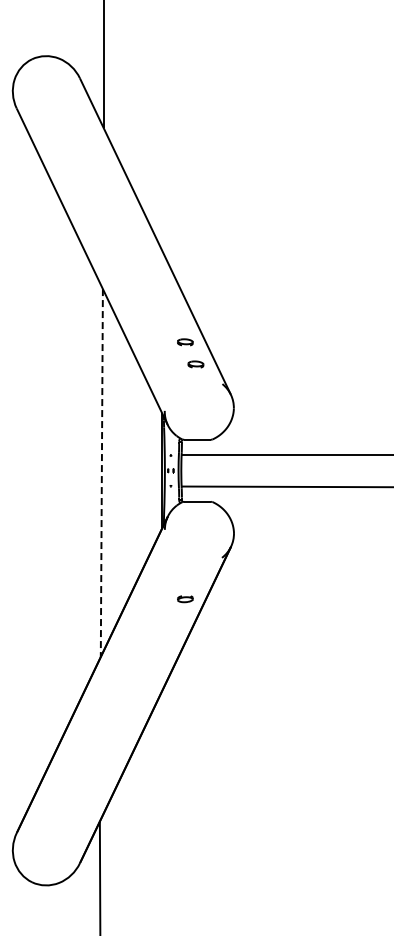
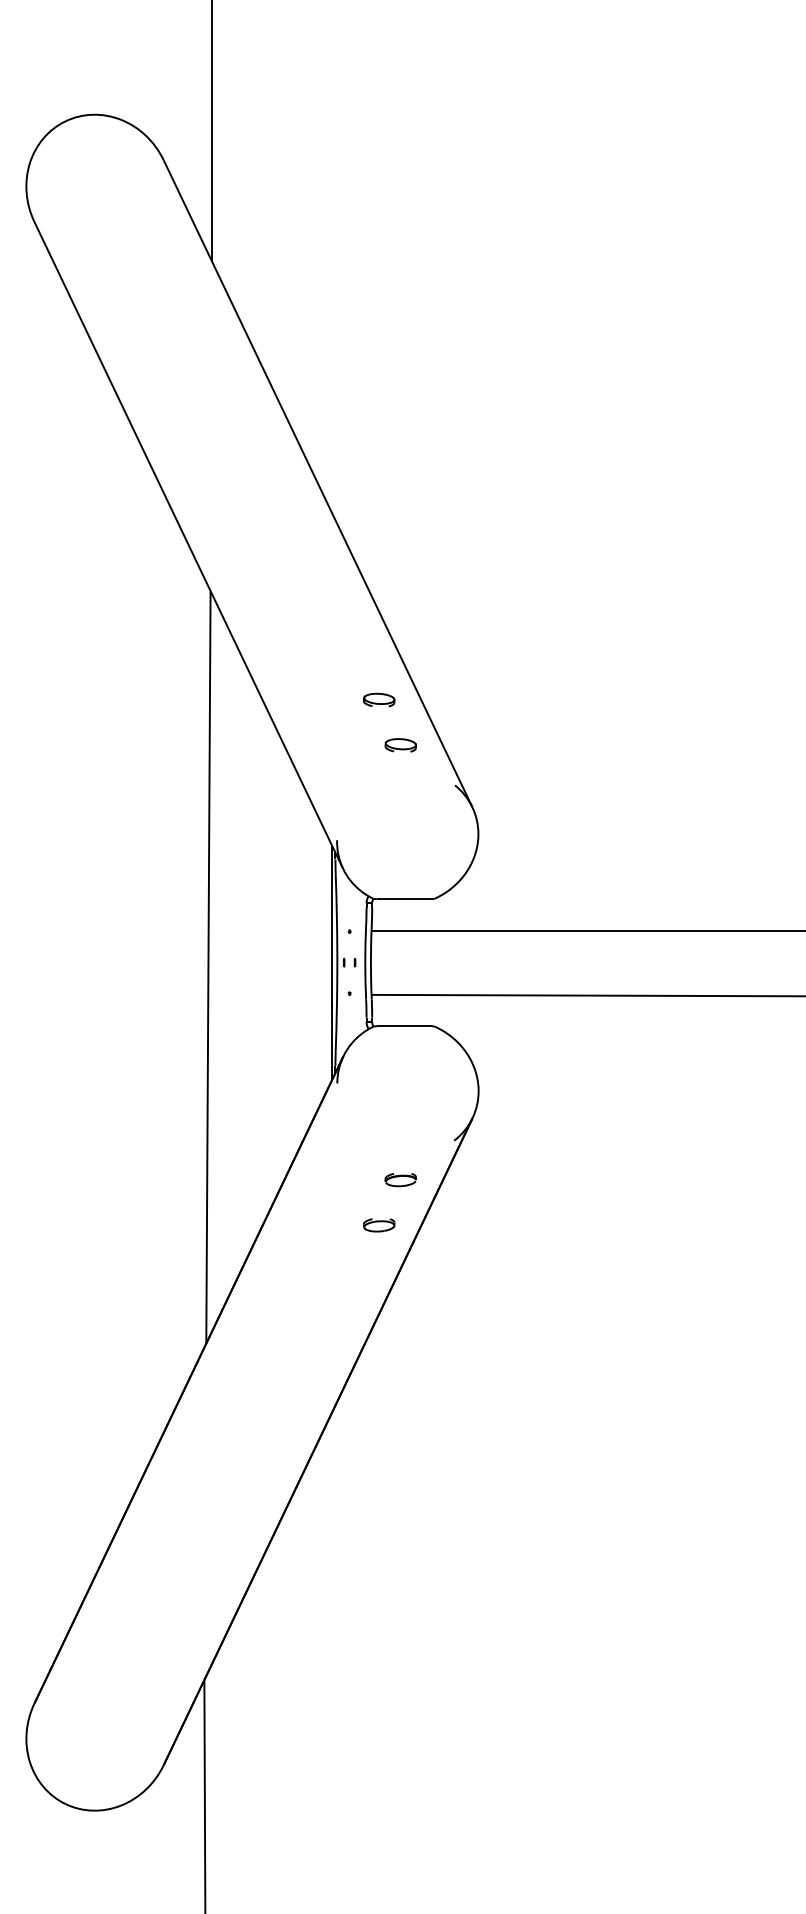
line: (101, 473) -> (207, 968), dashed -> solid
part: (195, 576) -> (399, 1178), added

